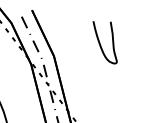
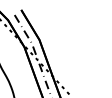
curve: (100, 41) -> (70, 26), removed

